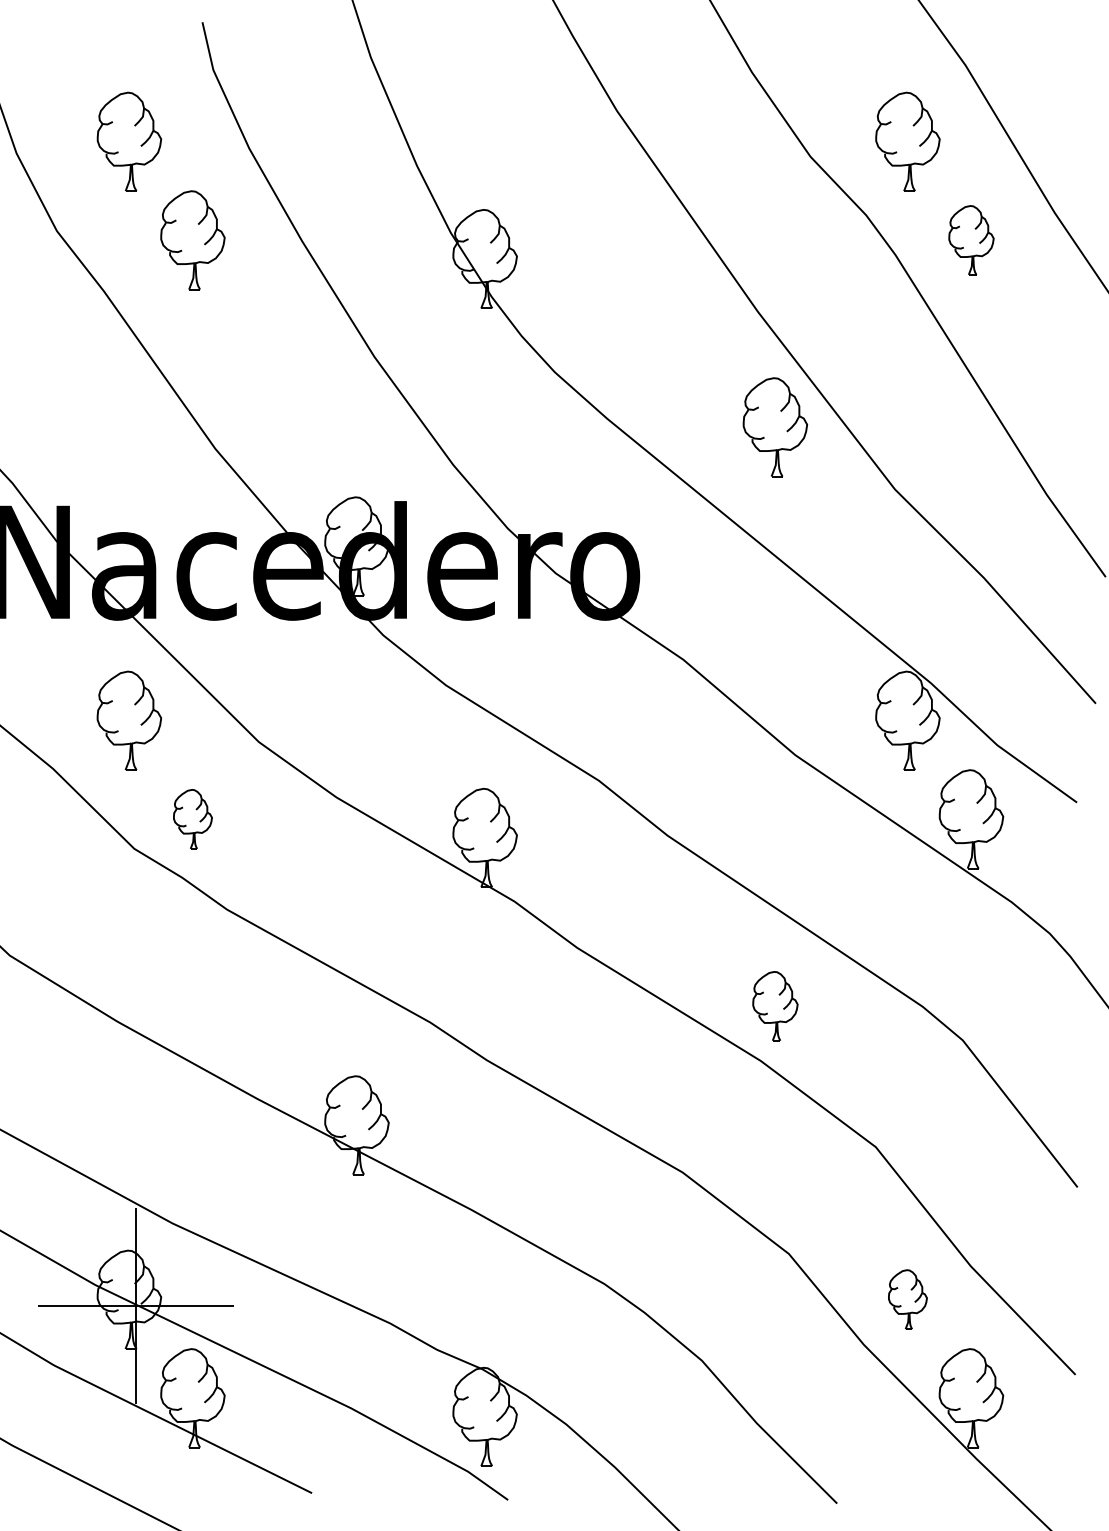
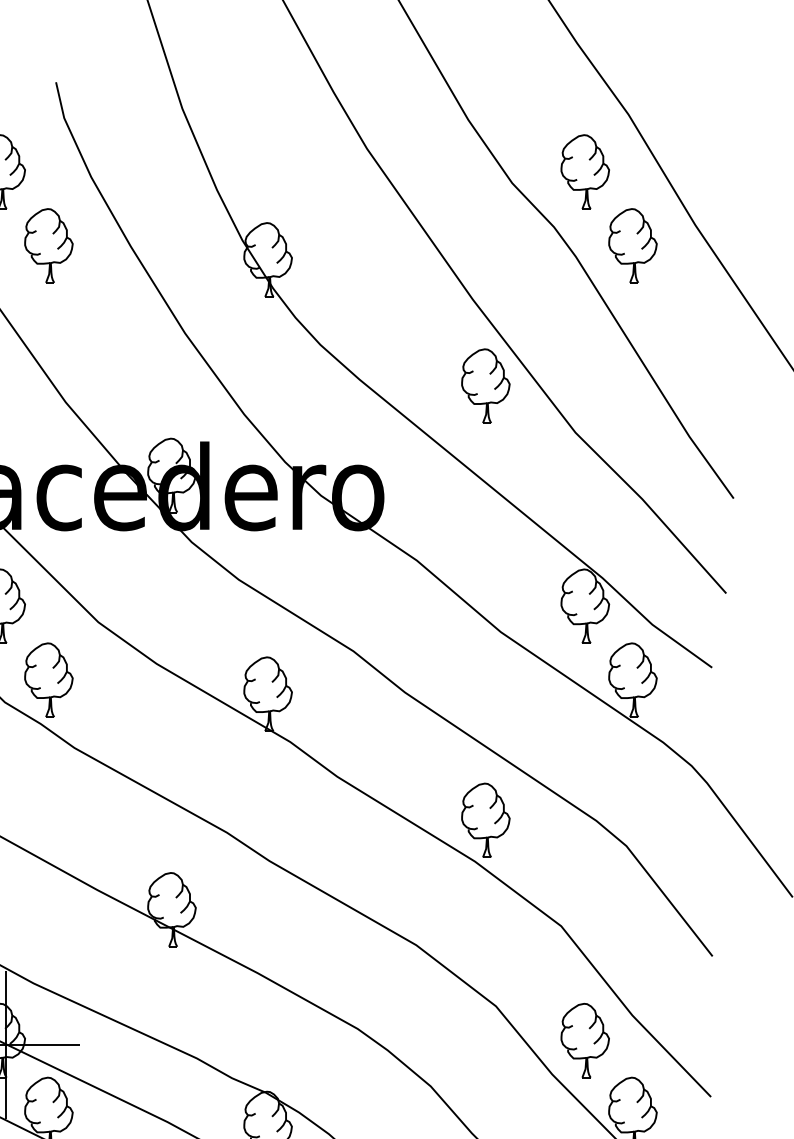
part: (971, 240) -> (632, 246), size x1.43
part: (192, 819) -> (48, 680), size x1.67
part: (775, 1006) -> (485, 820), size x1.43
part: (907, 1299) -> (584, 1040), size x1.67

